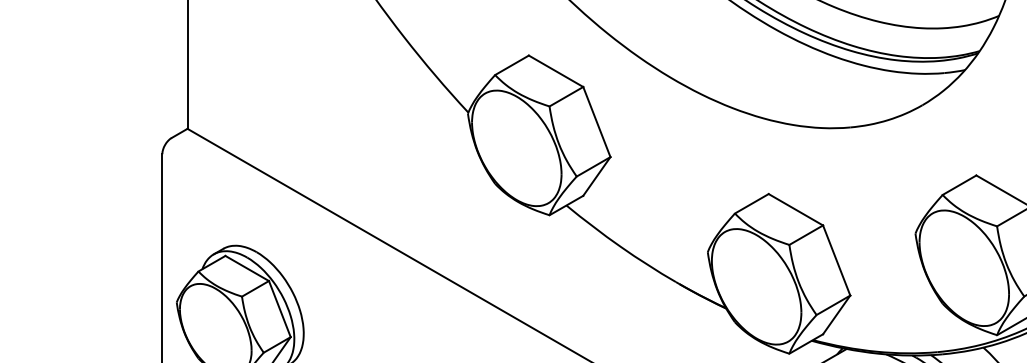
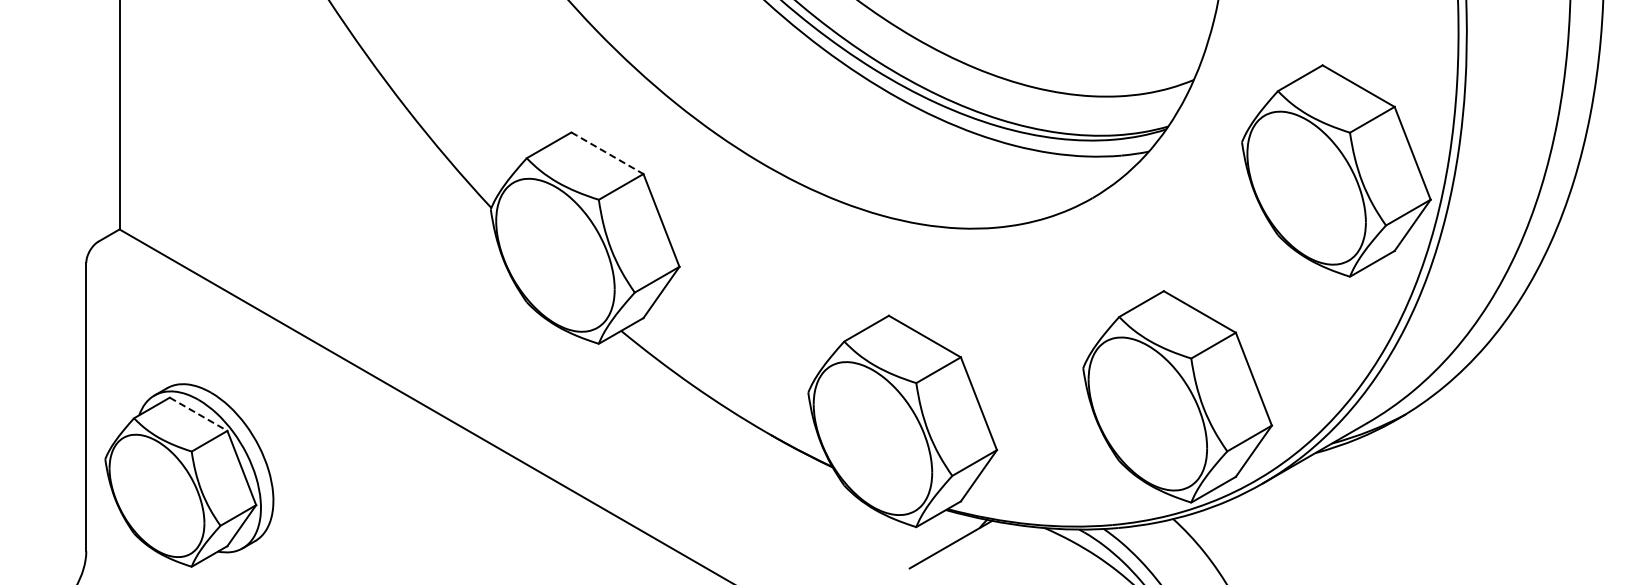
line: (556, 71) -> (607, 153), solid -> dashed
line: (247, 268) -> (199, 414), solid -> dashed

